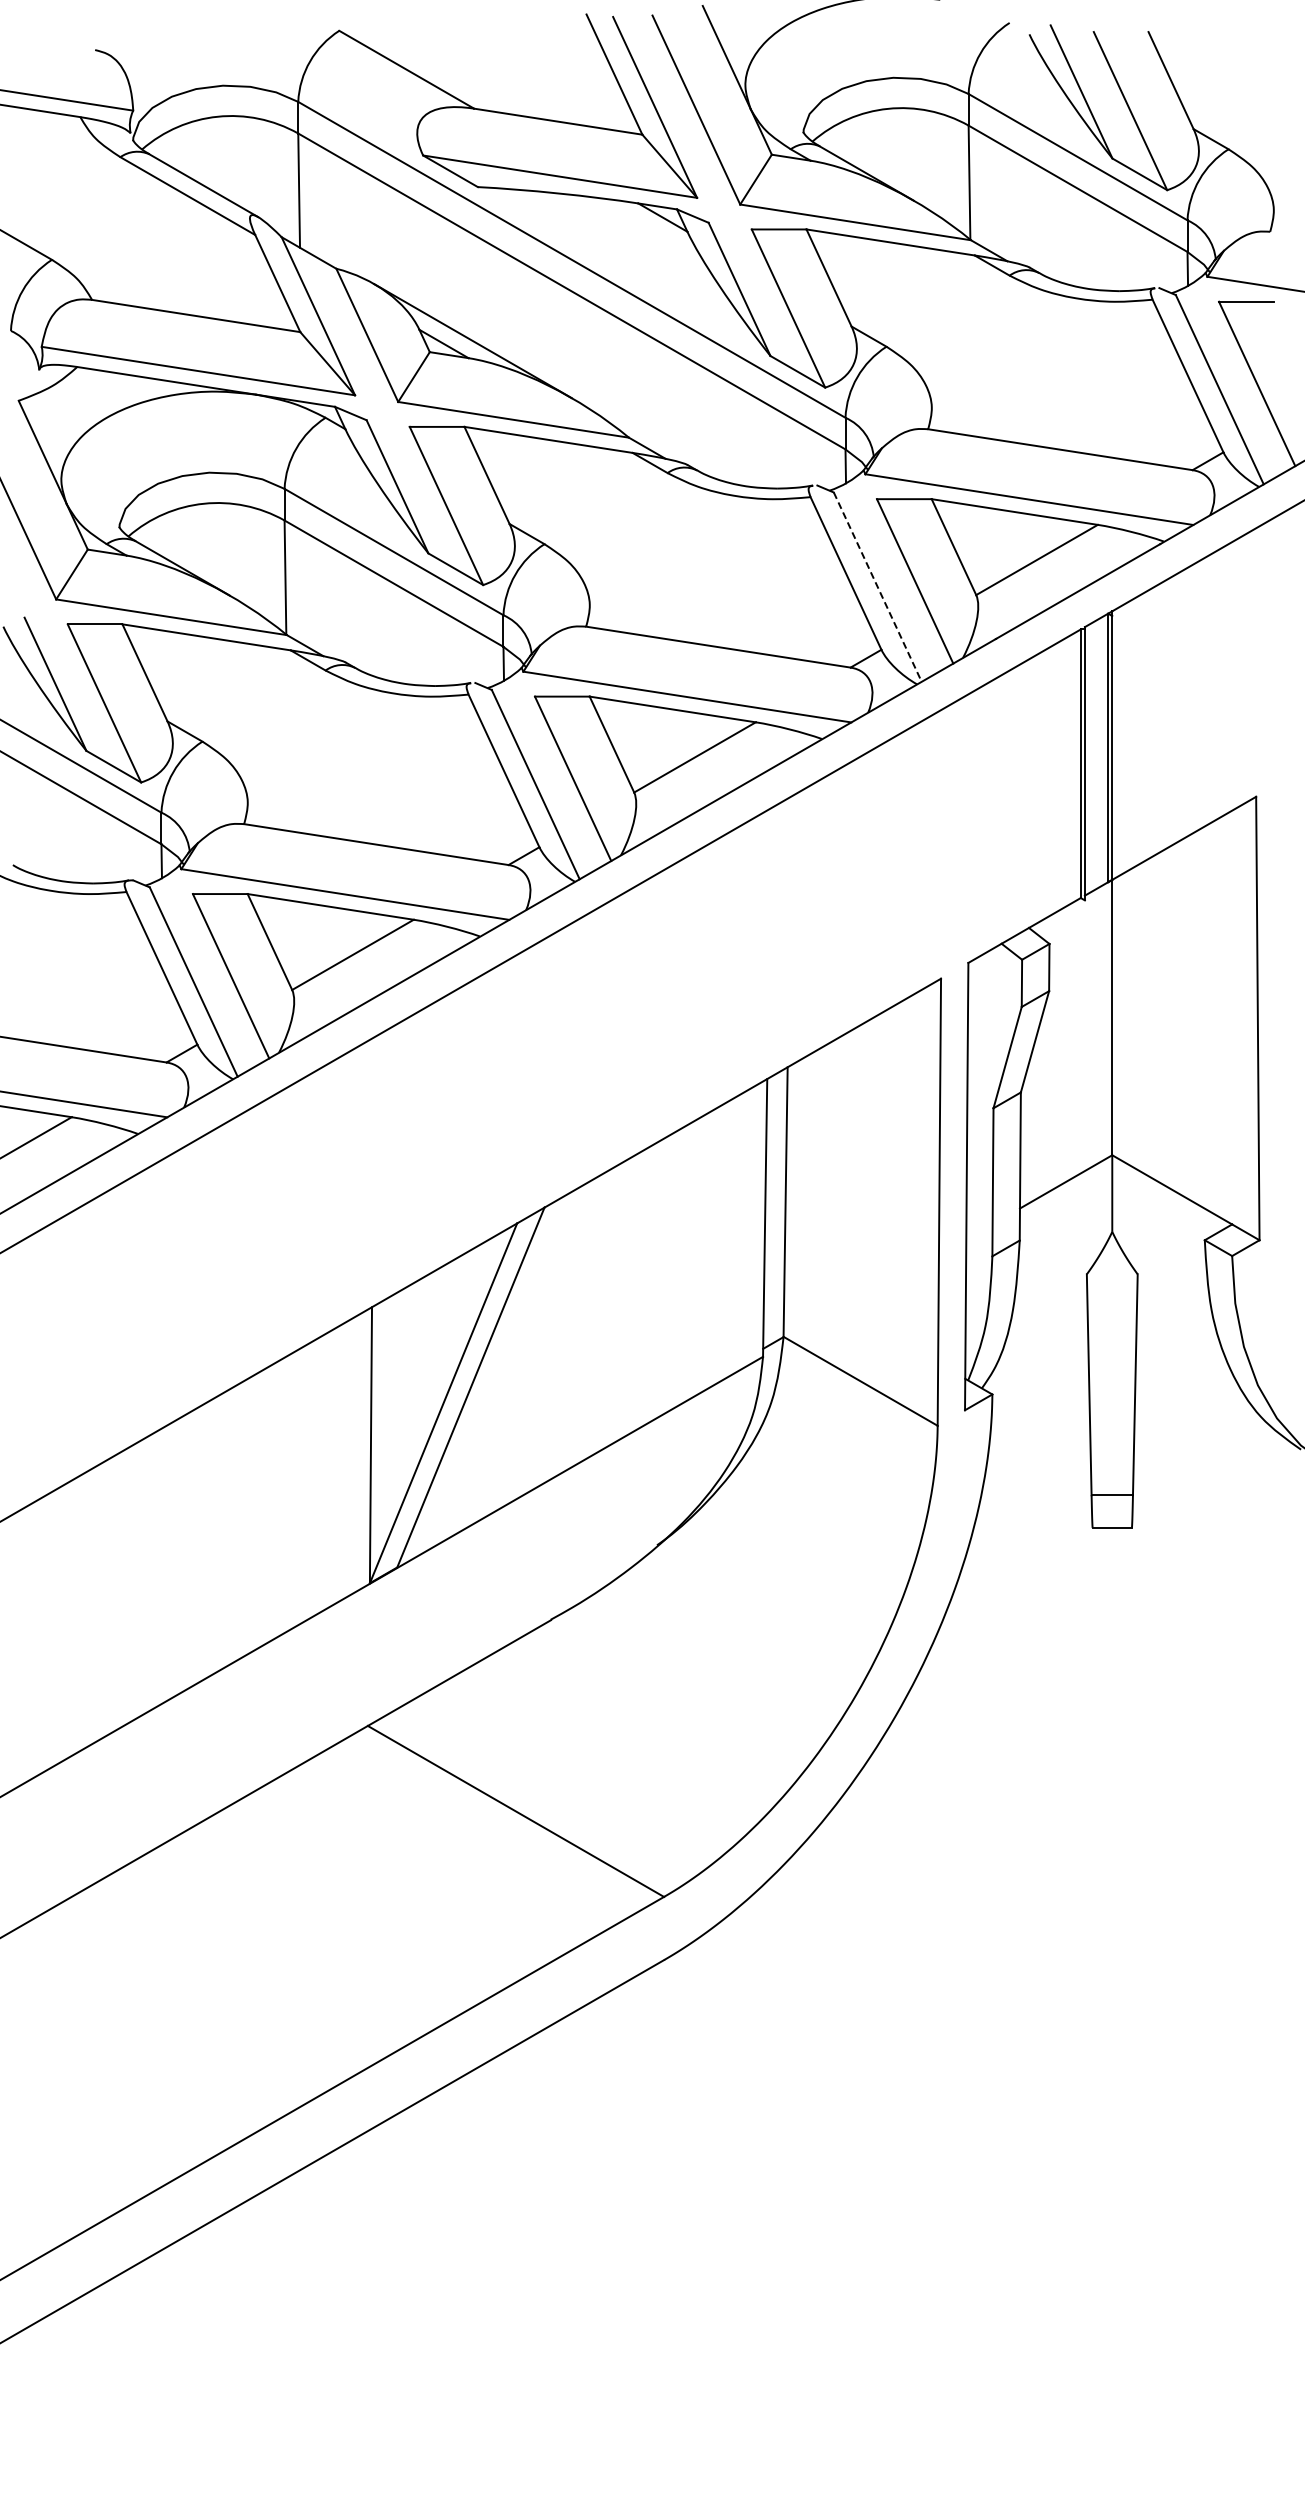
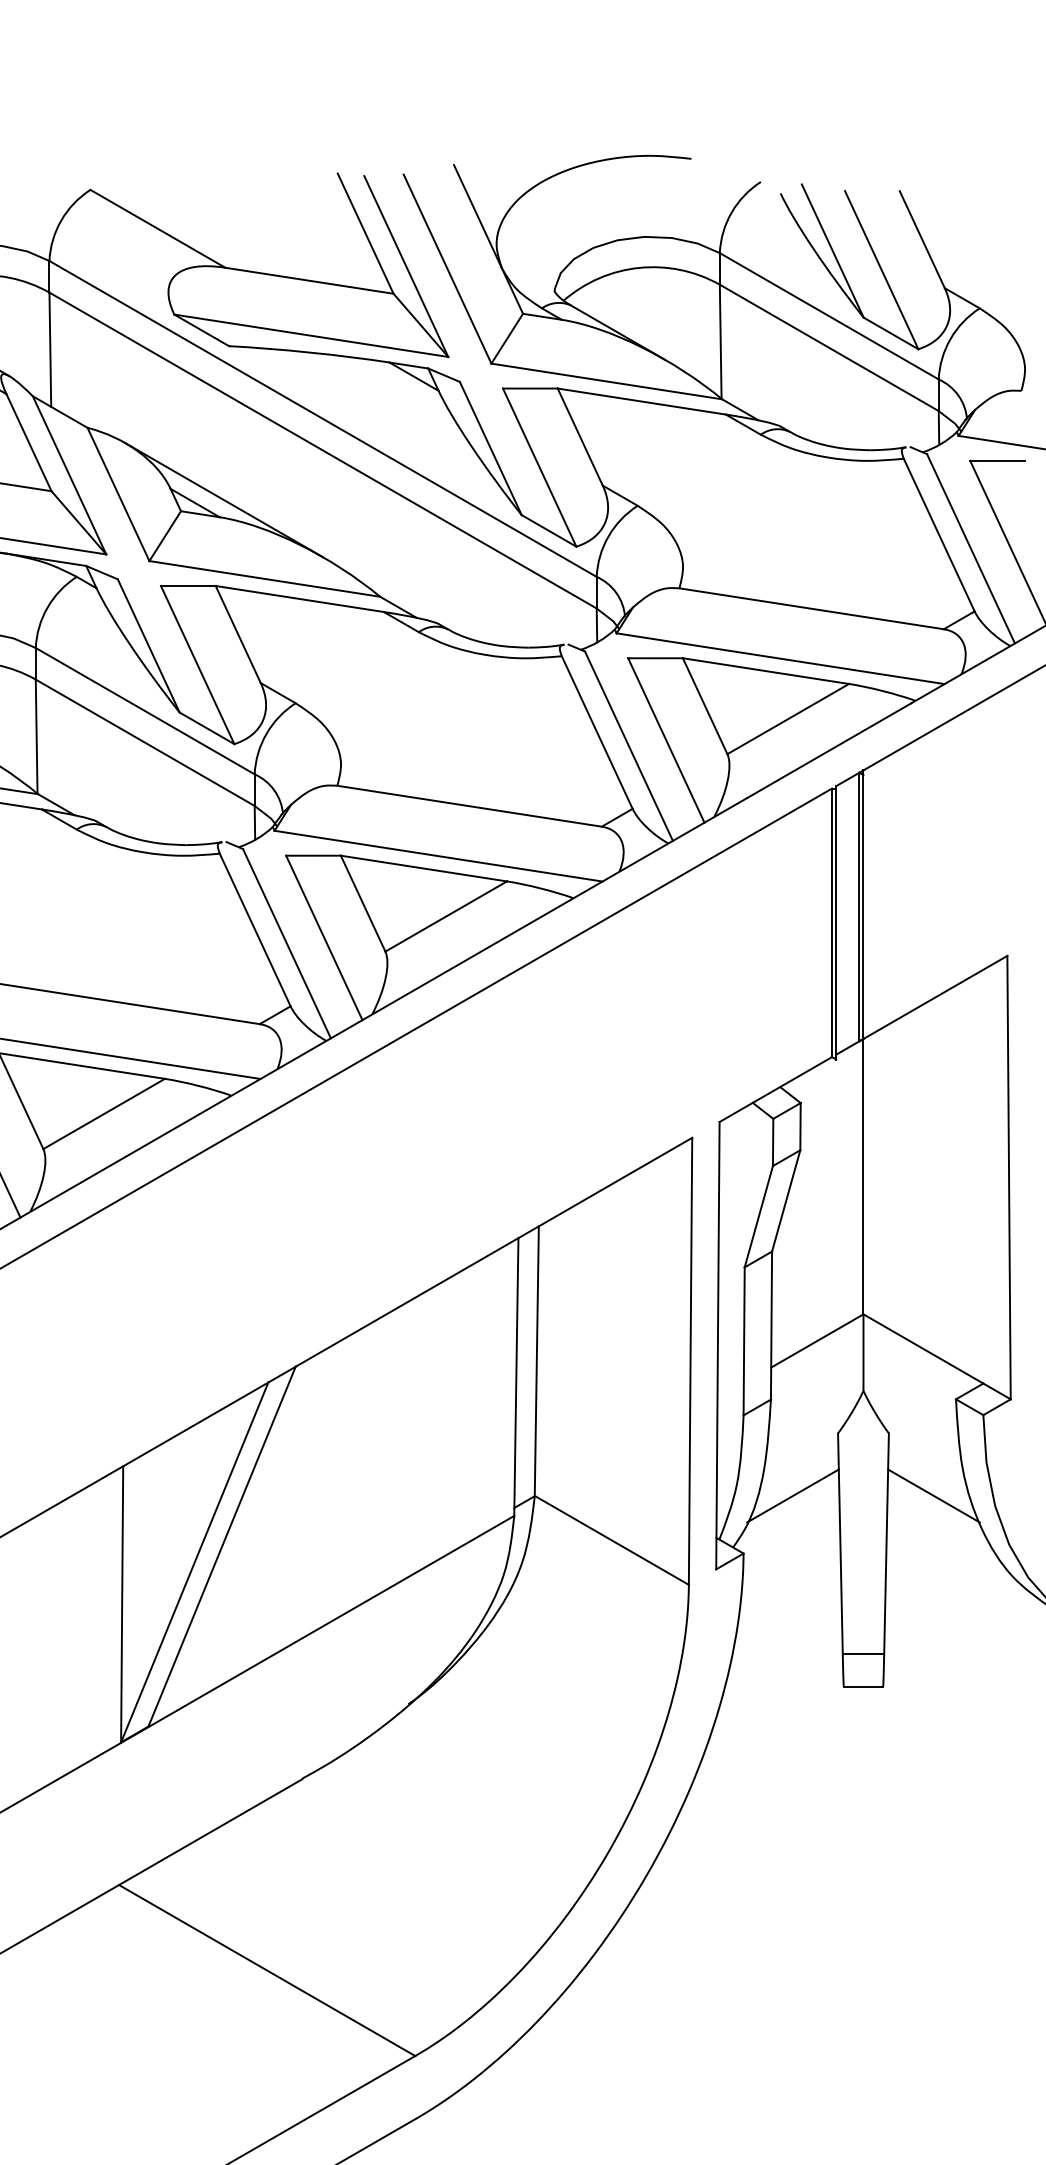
line: (877, 587) -> (628, 746), dashed -> solid
line: (1041, 1336) -> (792, 1495), added
line: (1182, 1336) -> (933, 1495), added

